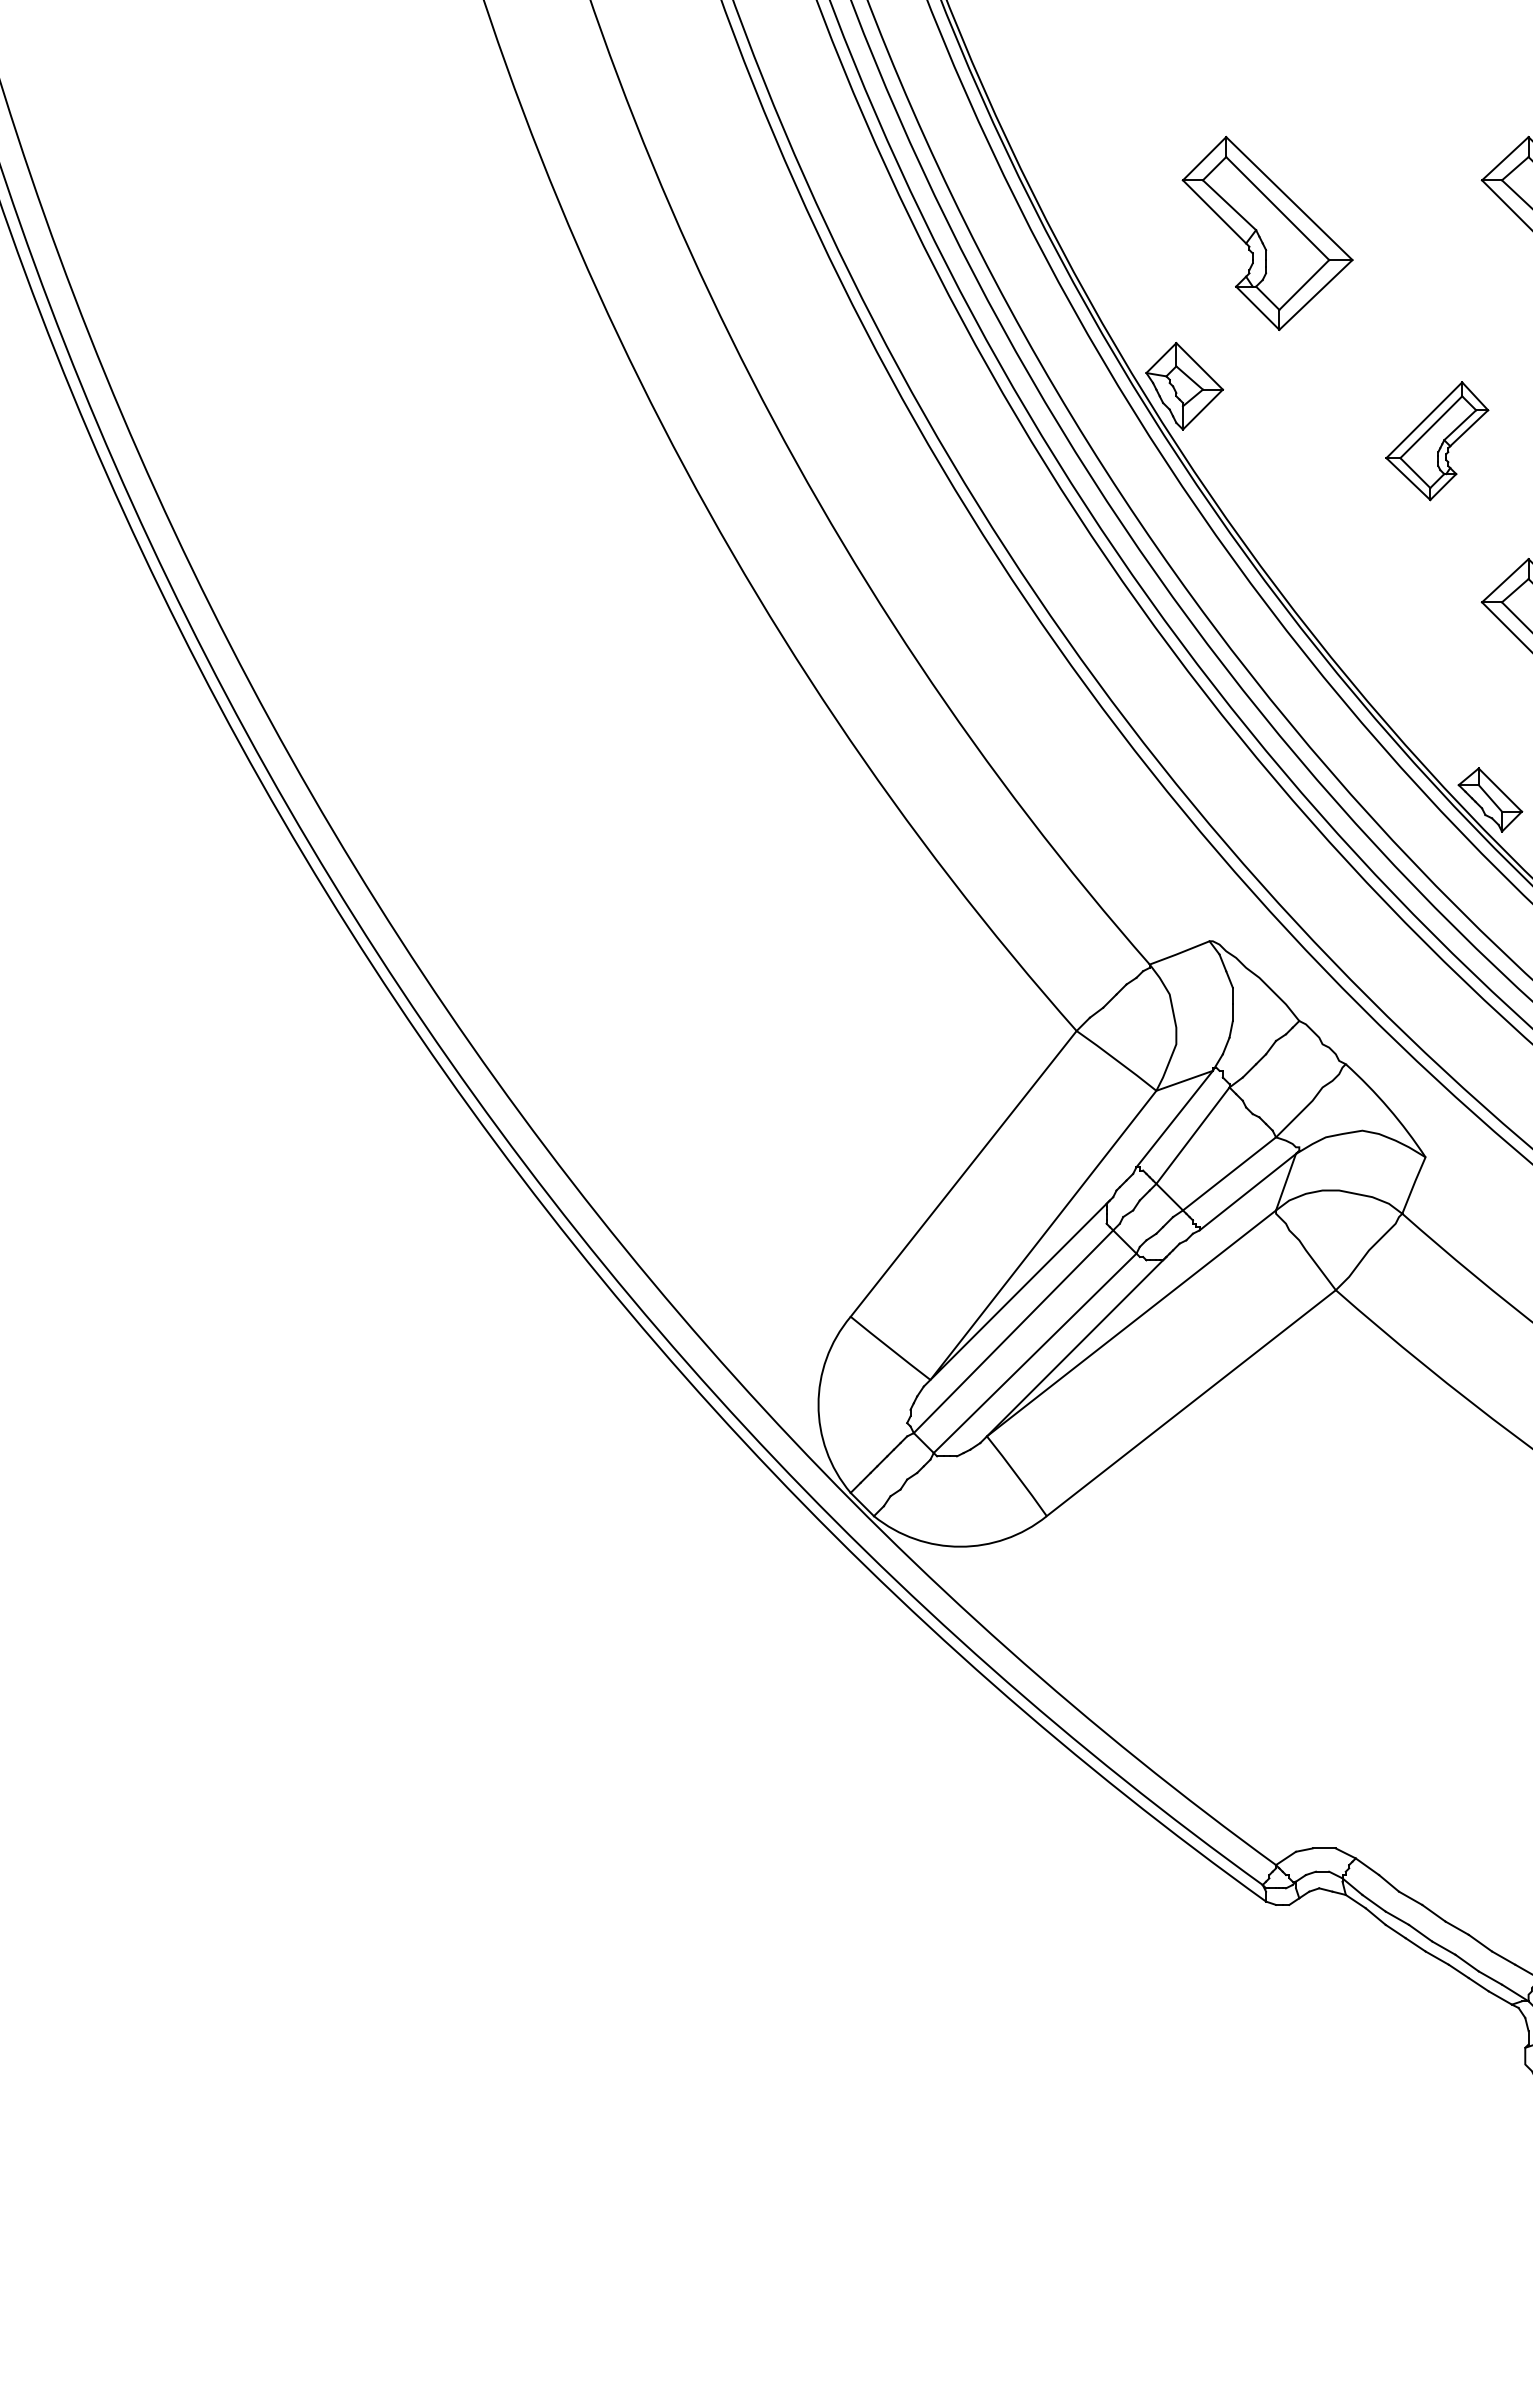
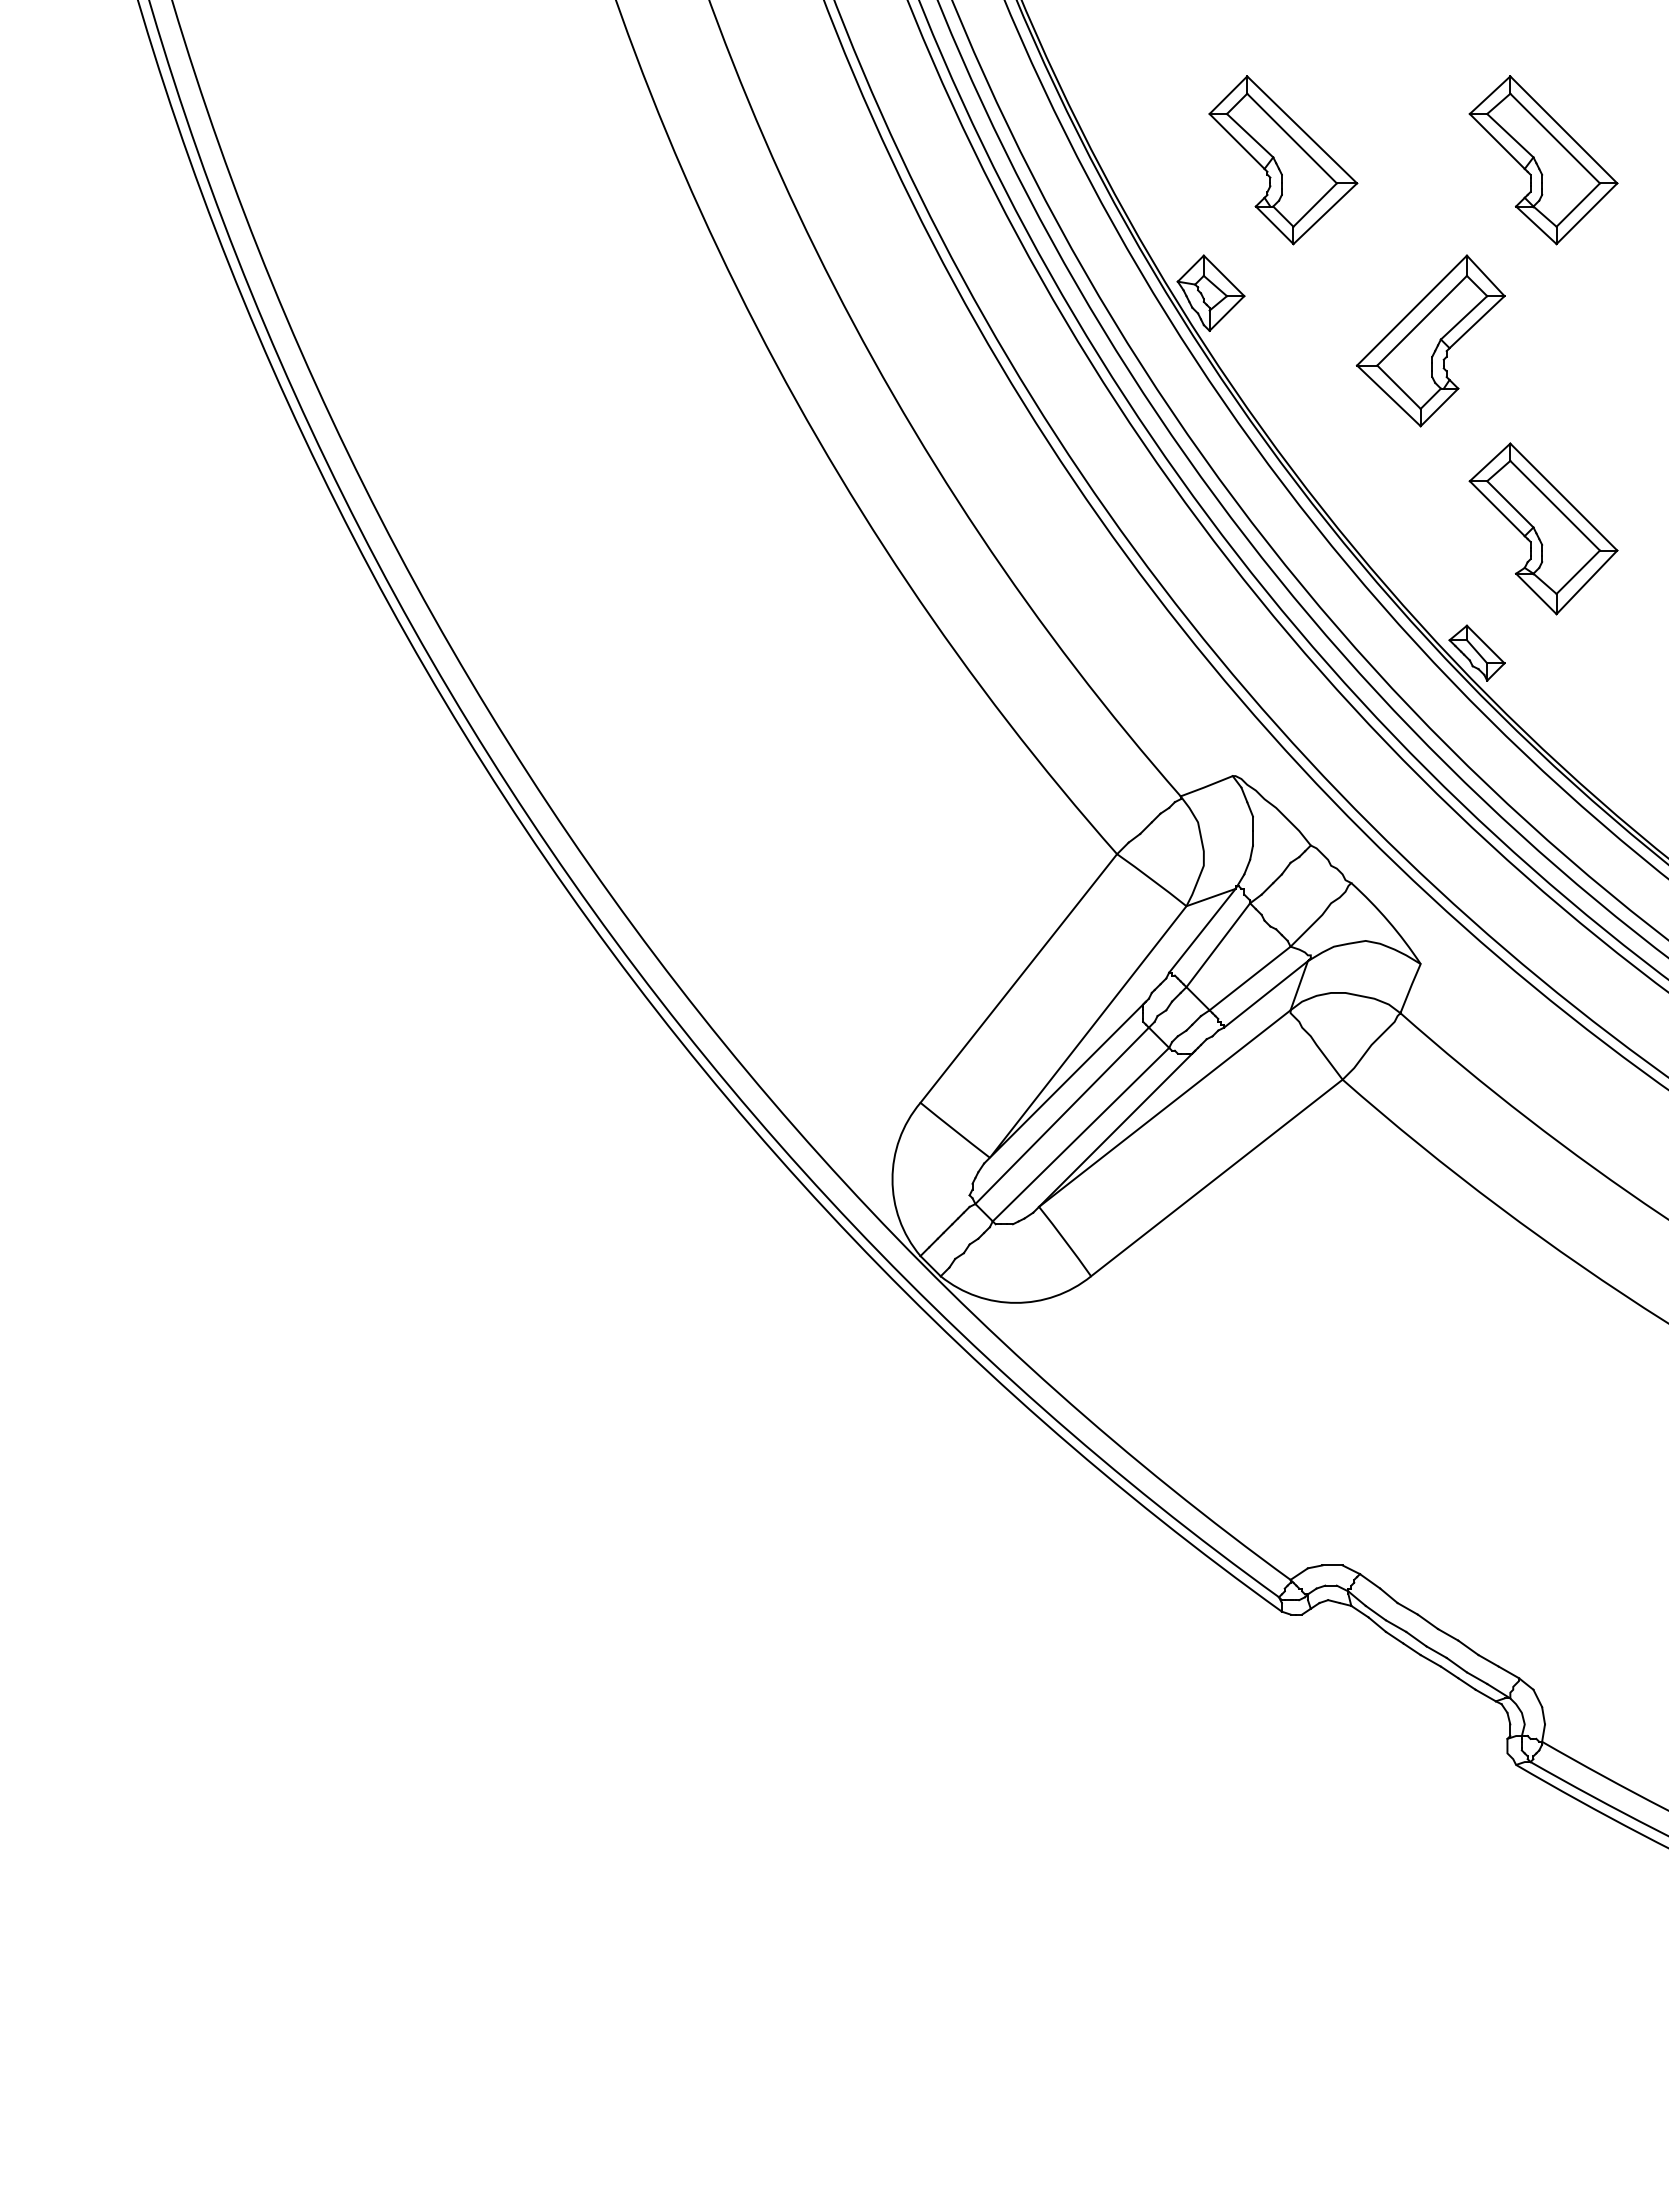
part: (1436, 440) -> (1430, 340), size x1.67

